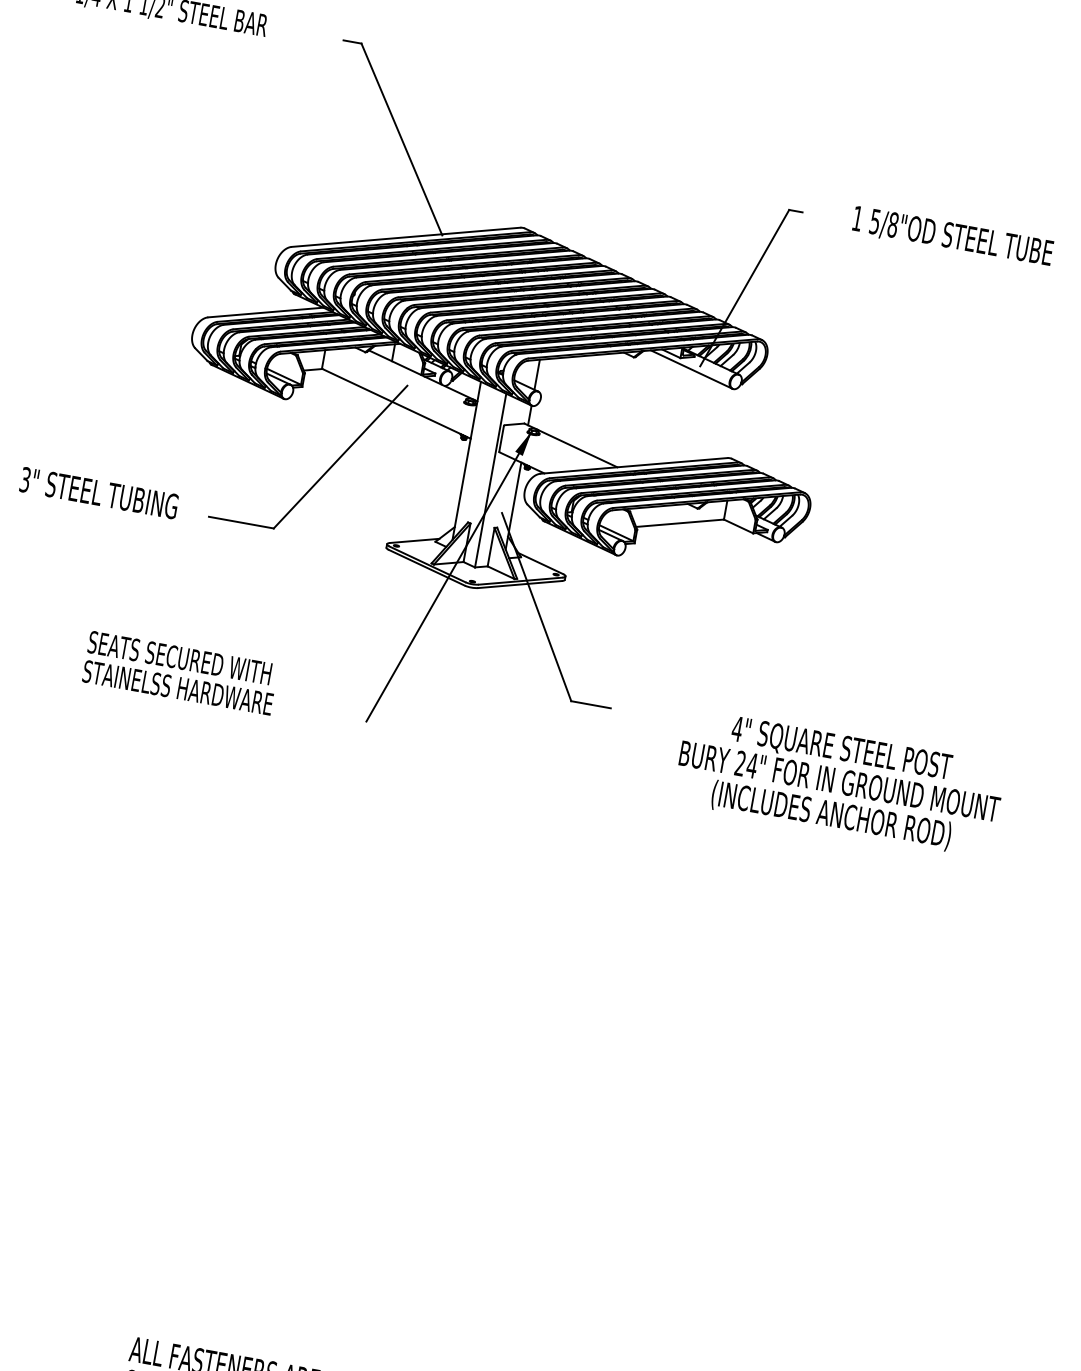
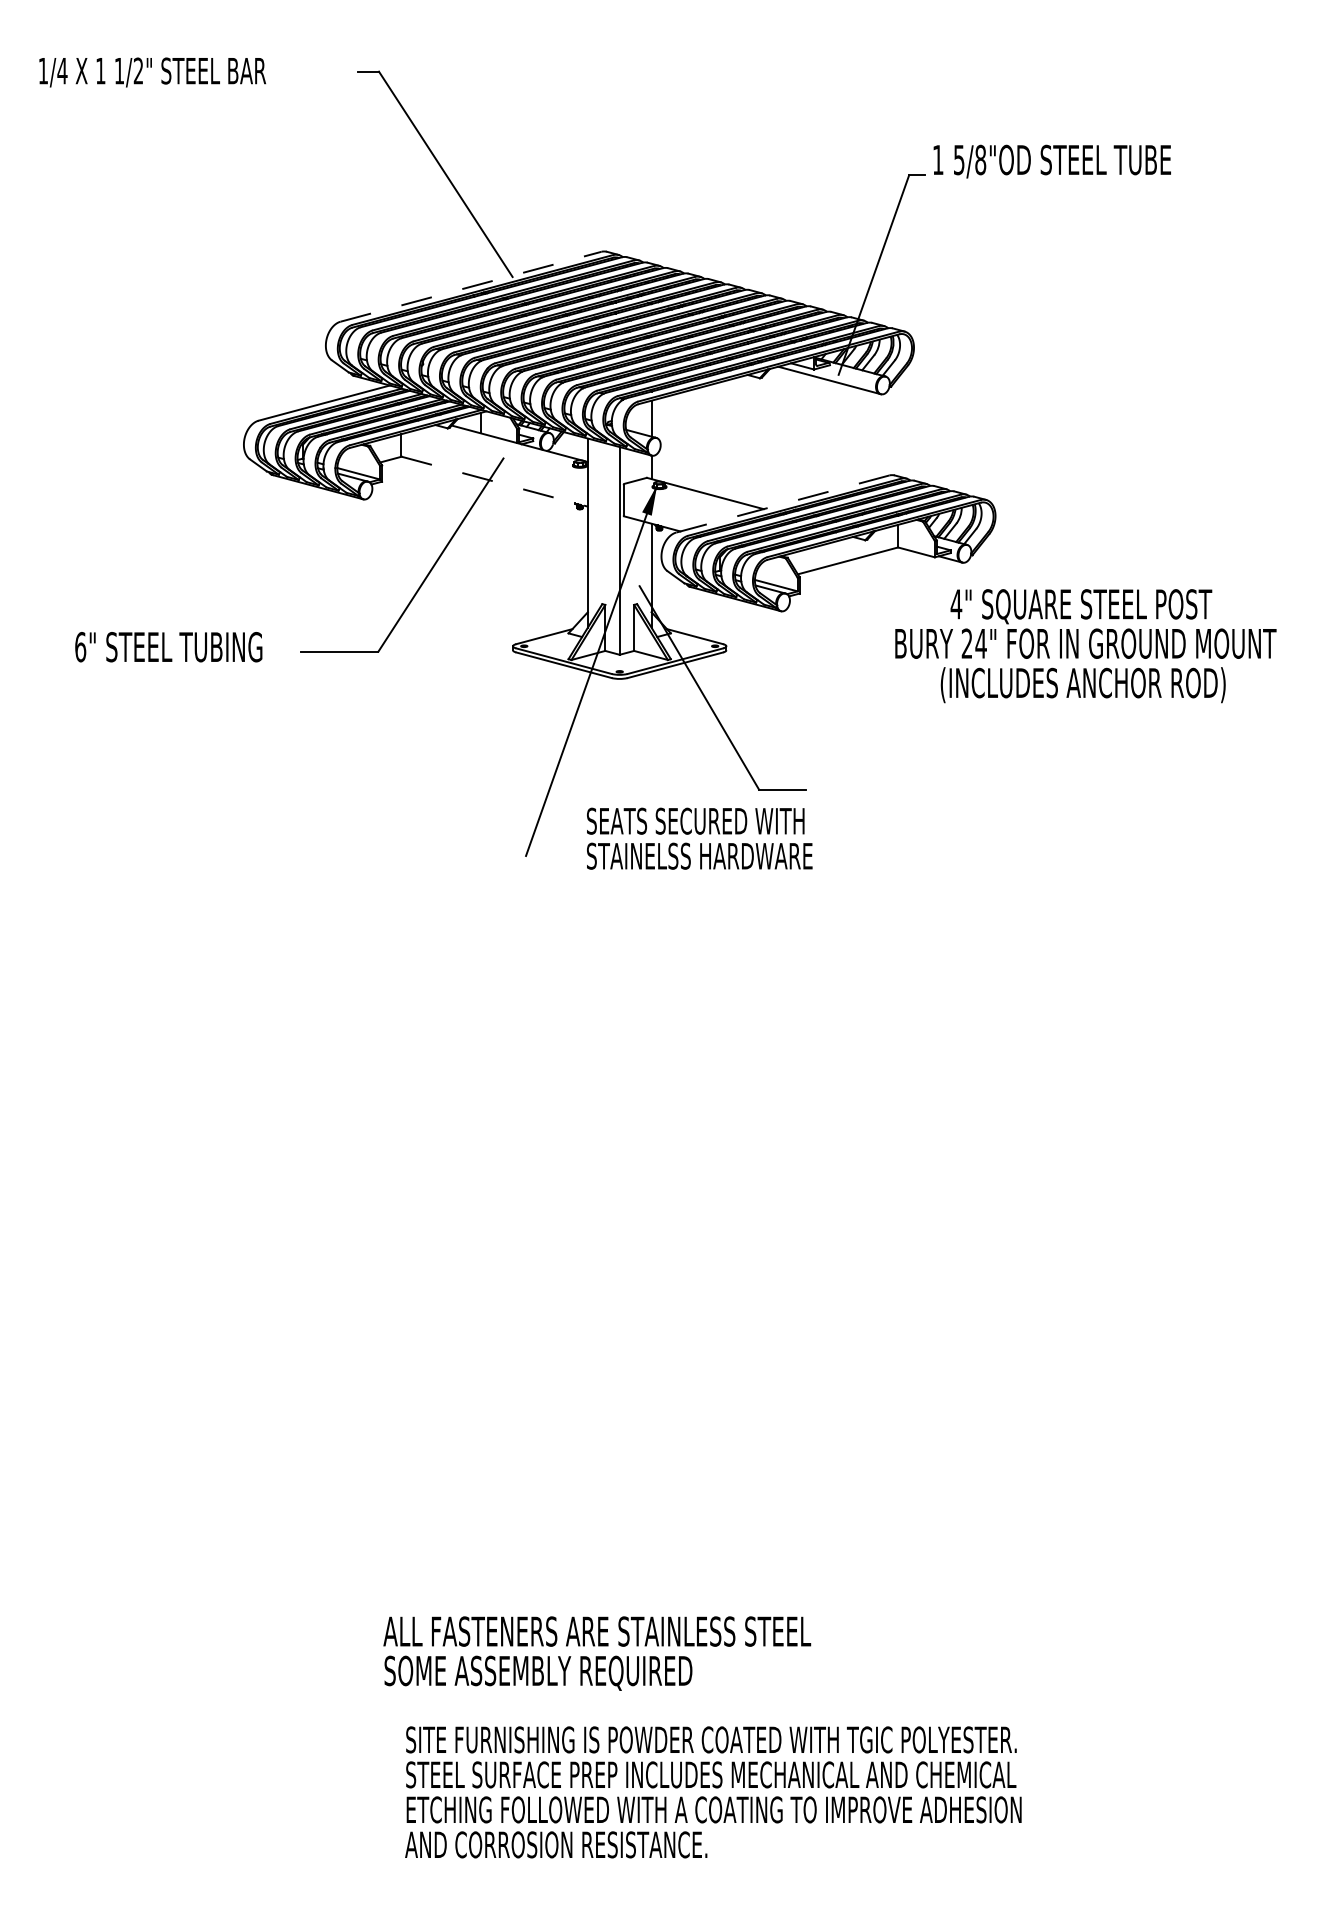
text: (952, 236) -> (1051, 161), moved
line: (406, 237) -> (471, 286), solid -> dashed
line: (397, 403) -> (495, 481), solid -> dashed
line: (633, 466) -> (782, 504), solid -> dashed
text: (25, 480) -> (80, 647), 3" -> 6"
text: (180, 673) -> (699, 838), moved
text: (839, 783) -> (1085, 646), moved

